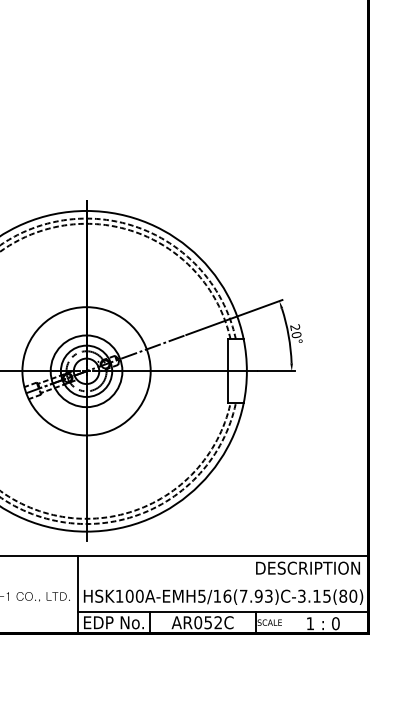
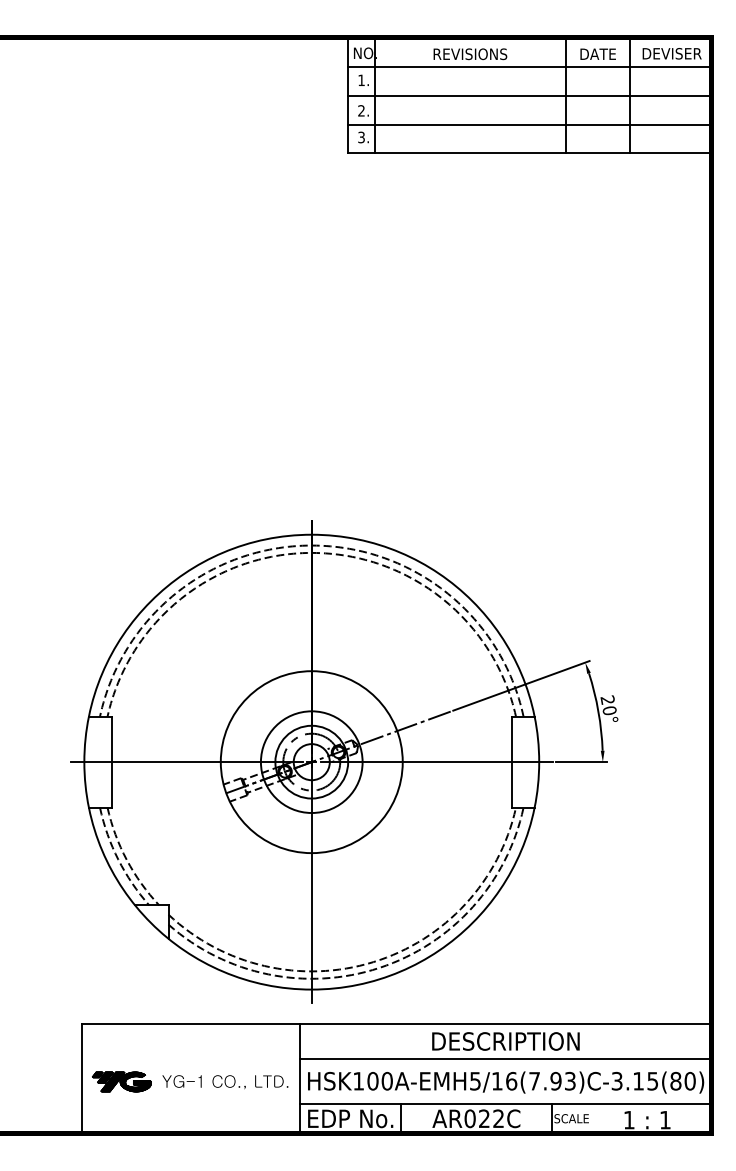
text: (307, 568) -> (505, 1041), moved
line: (223, 580) -> (505, 1058), added
text: (208, 622) -> (484, 1118), AR052C -> AR022C
text: (335, 623) -> (664, 1119), 0 -> 1

